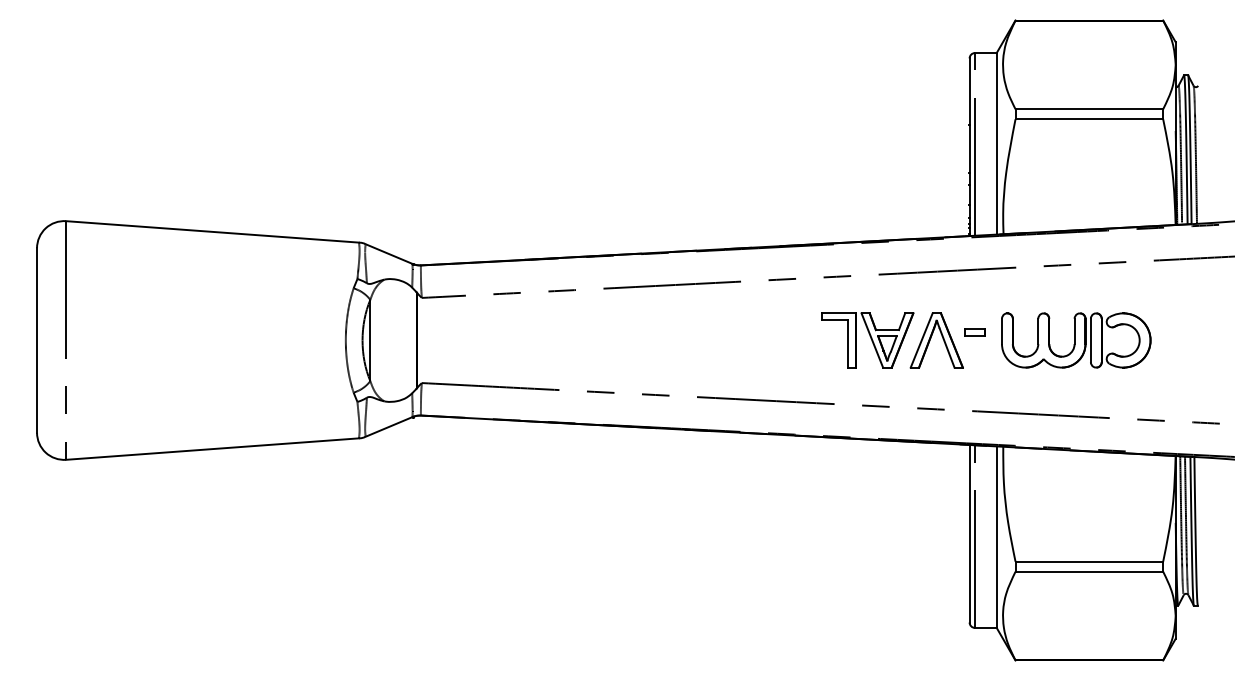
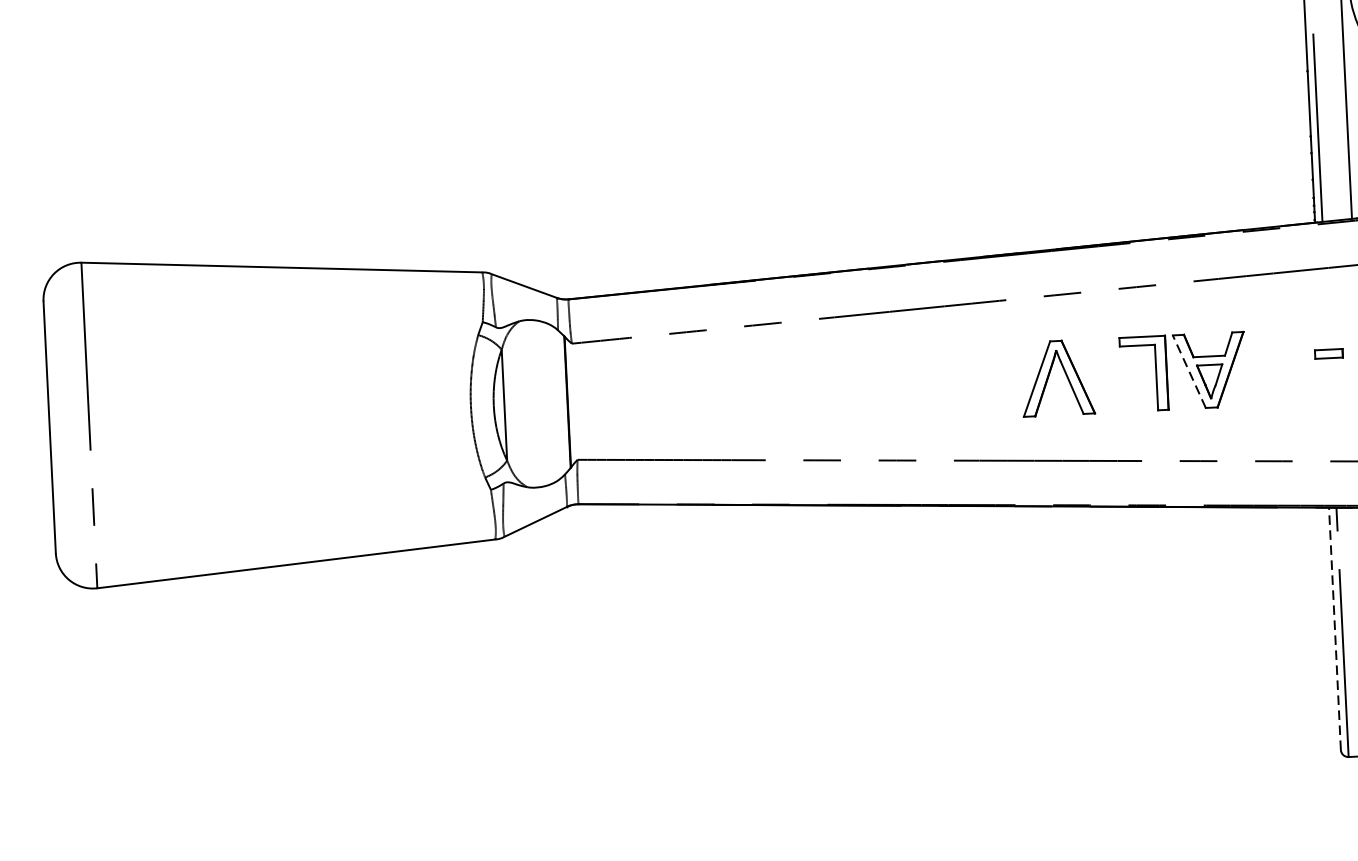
line: (872, 340) -> (1189, 371), solid -> dashed
part: (936, 340) -> (1057, 378), moved
line: (969, 533) -> (1334, 628), solid -> dashed

